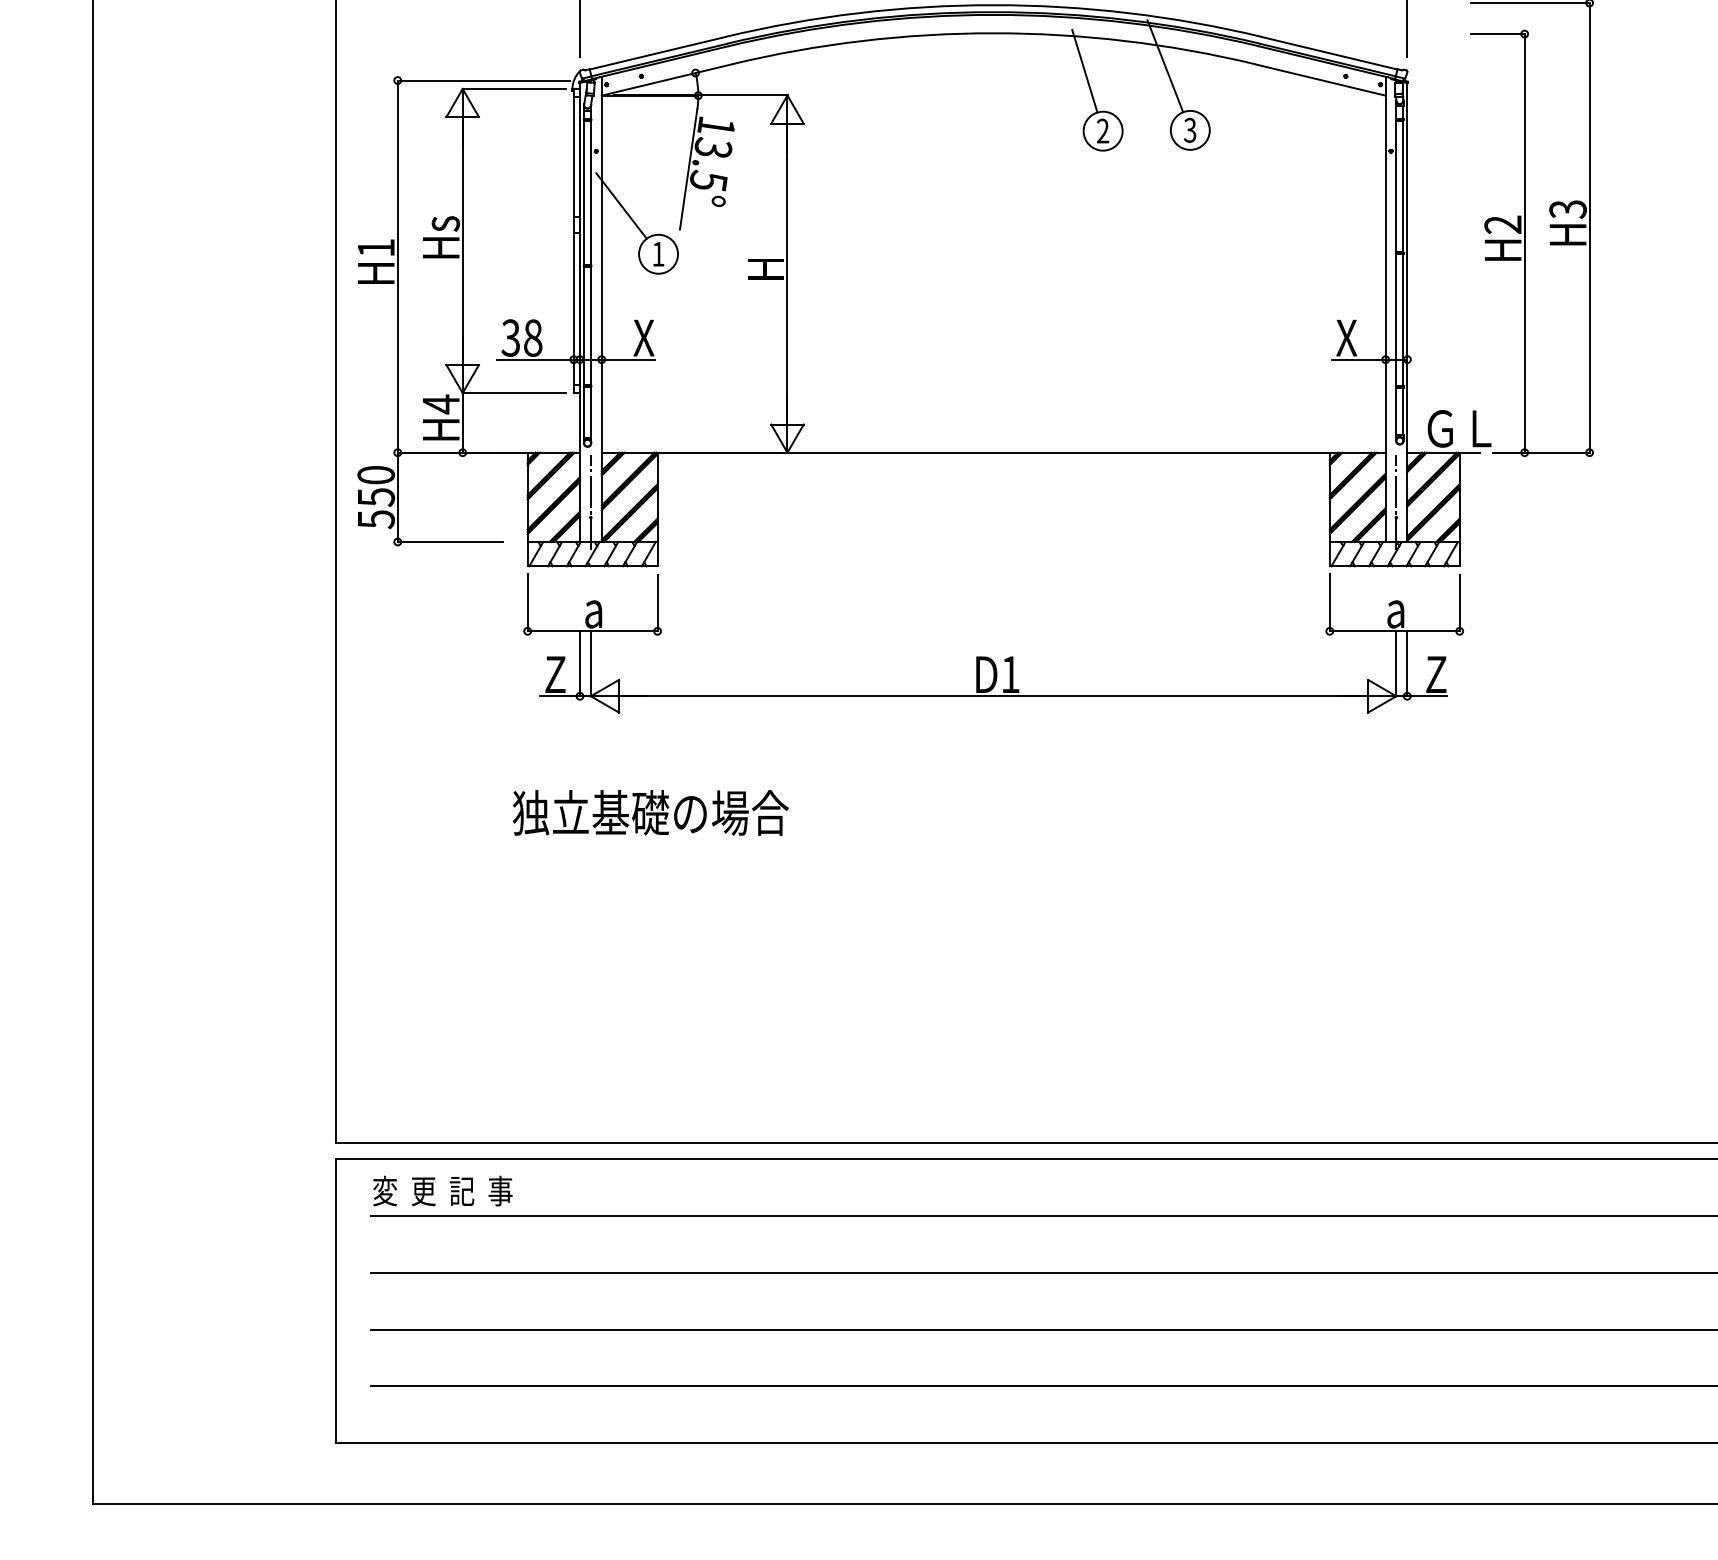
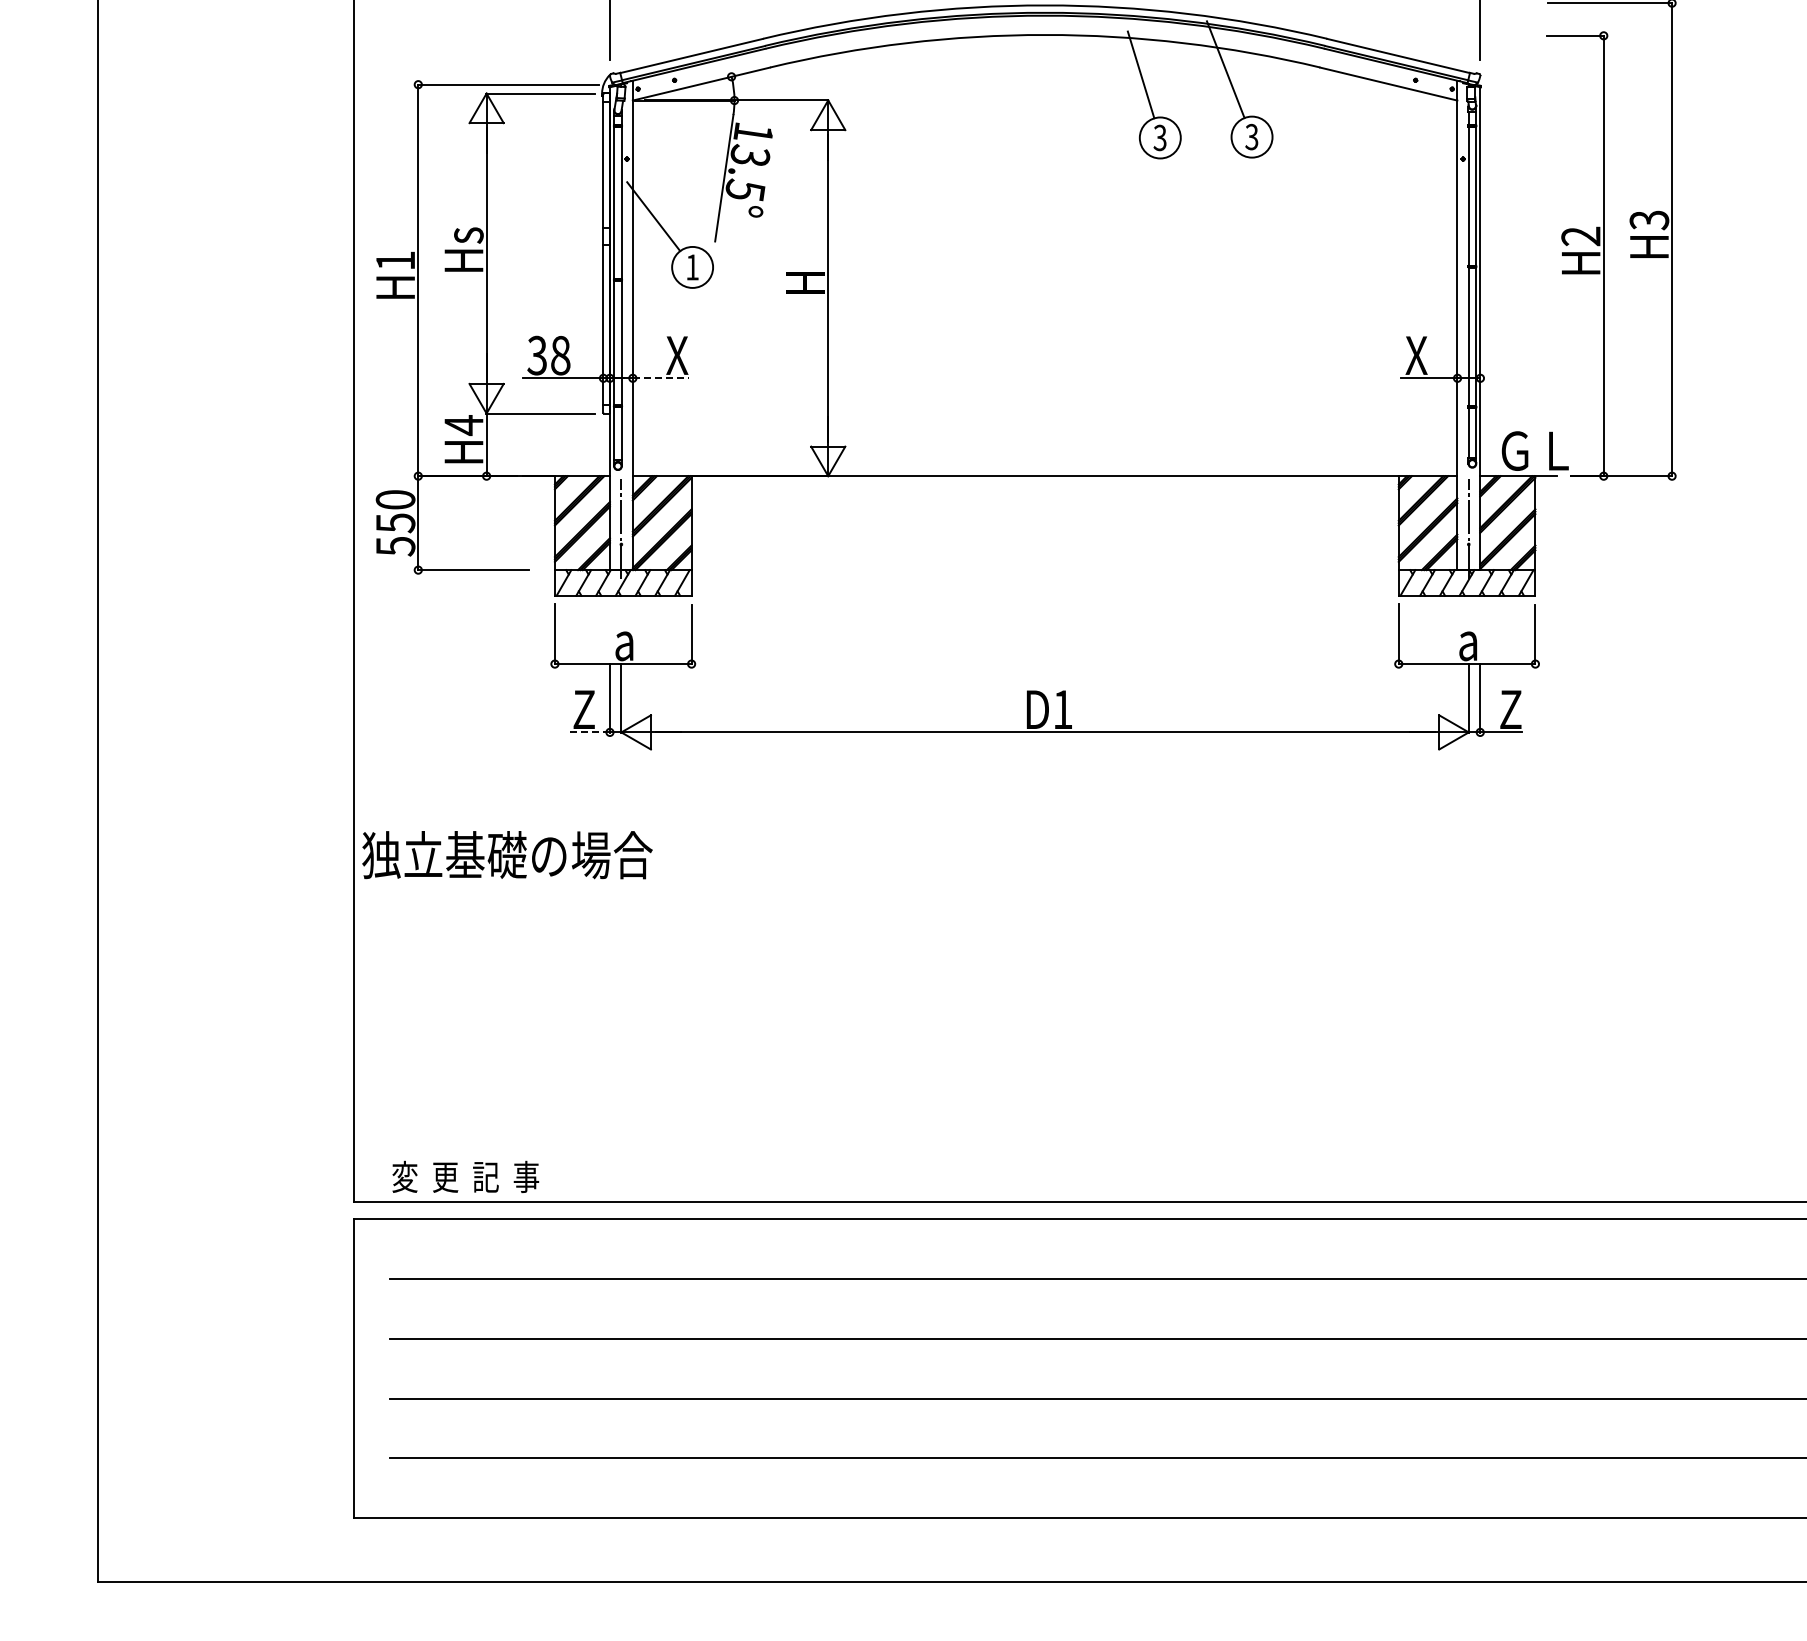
text: (1102, 131) -> (1159, 138), 2 -> 3
line: (628, 359) -> (661, 378), solid -> dashed
line: (560, 696) -> (589, 732), solid -> dashed
text: (650, 813) -> (507, 855), moved
text: (442, 1190) -> (465, 1176), moved

